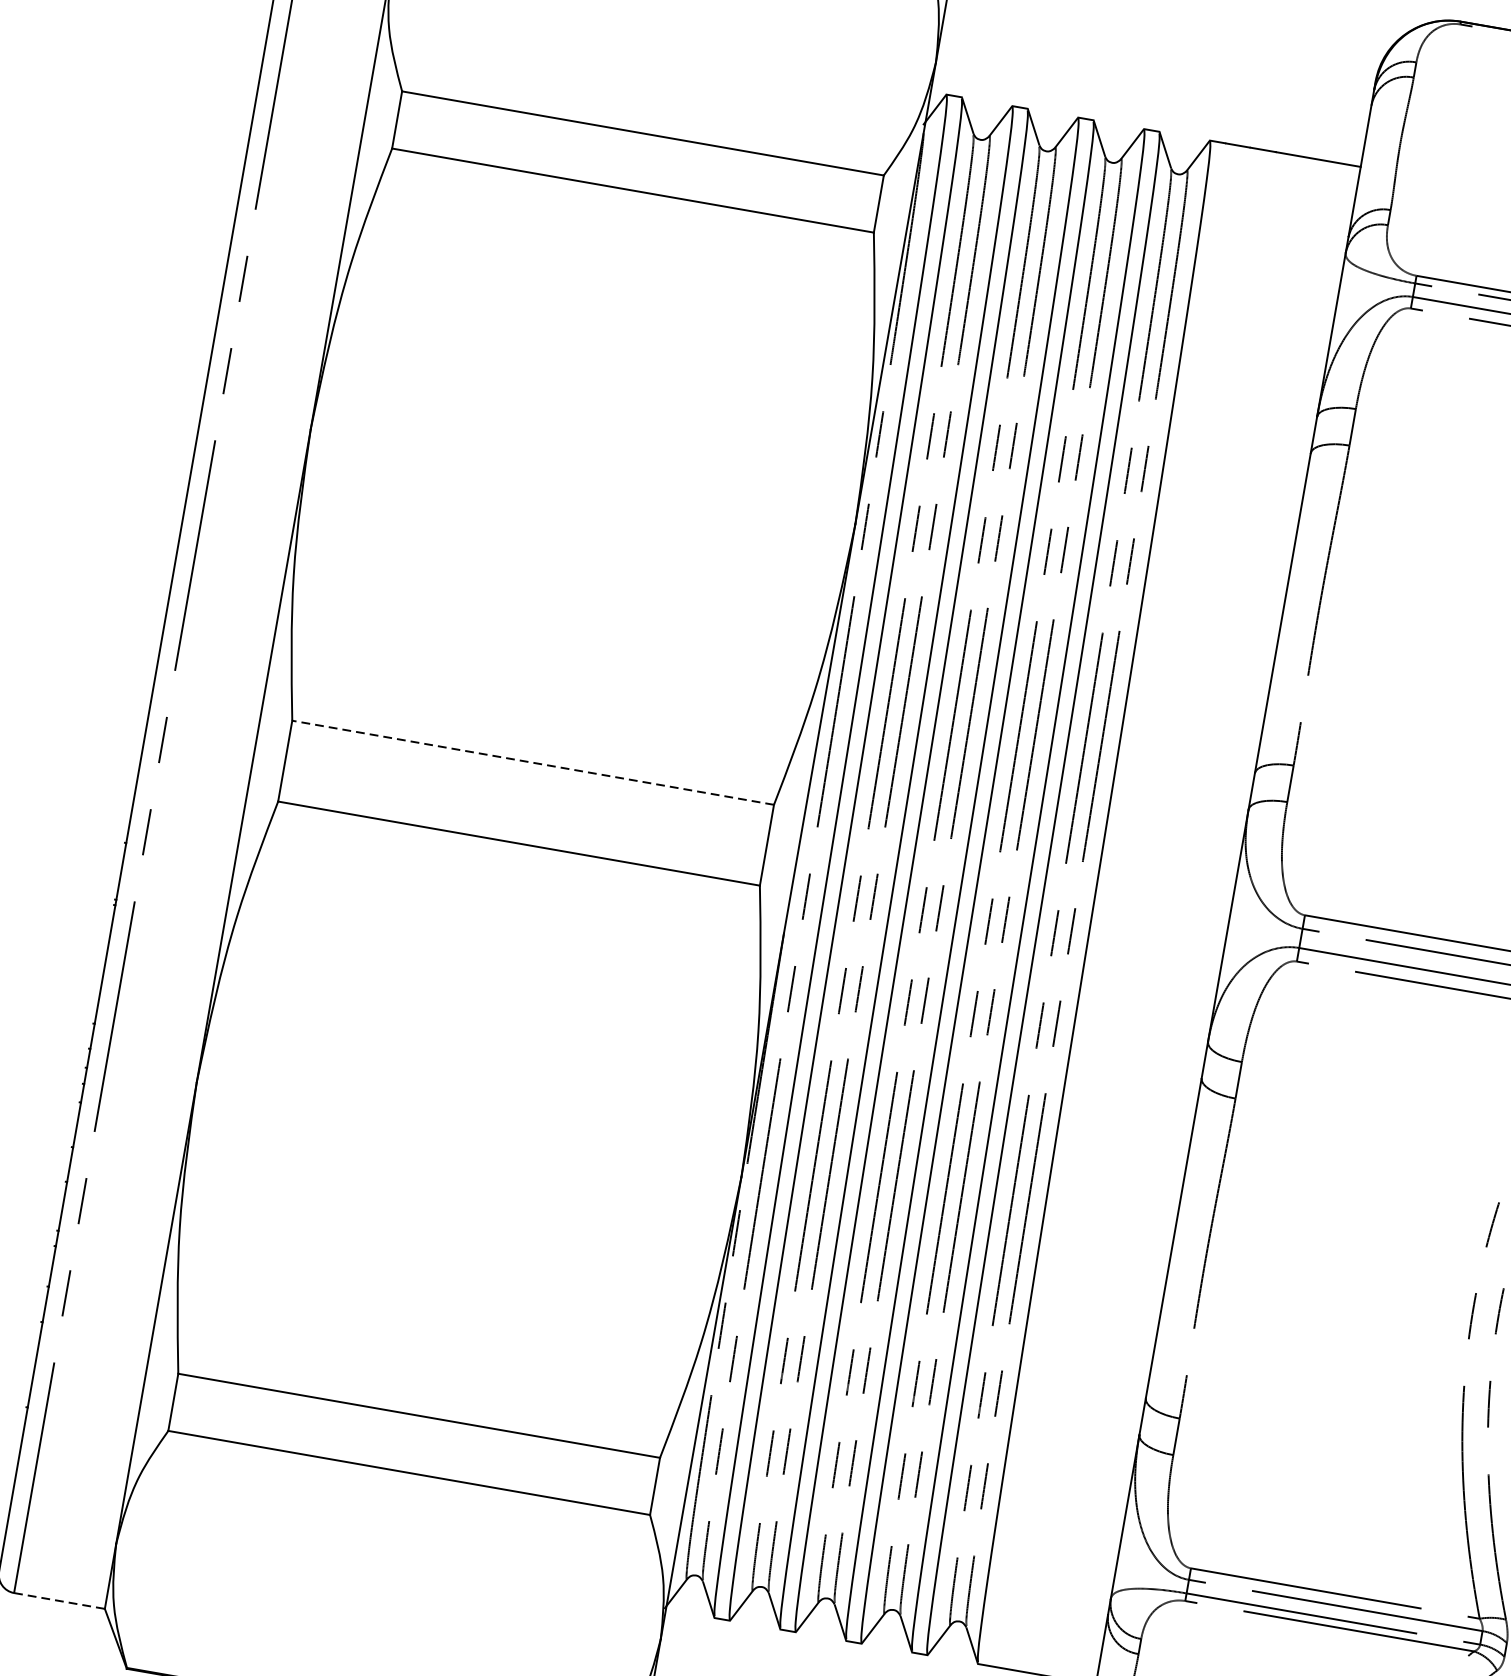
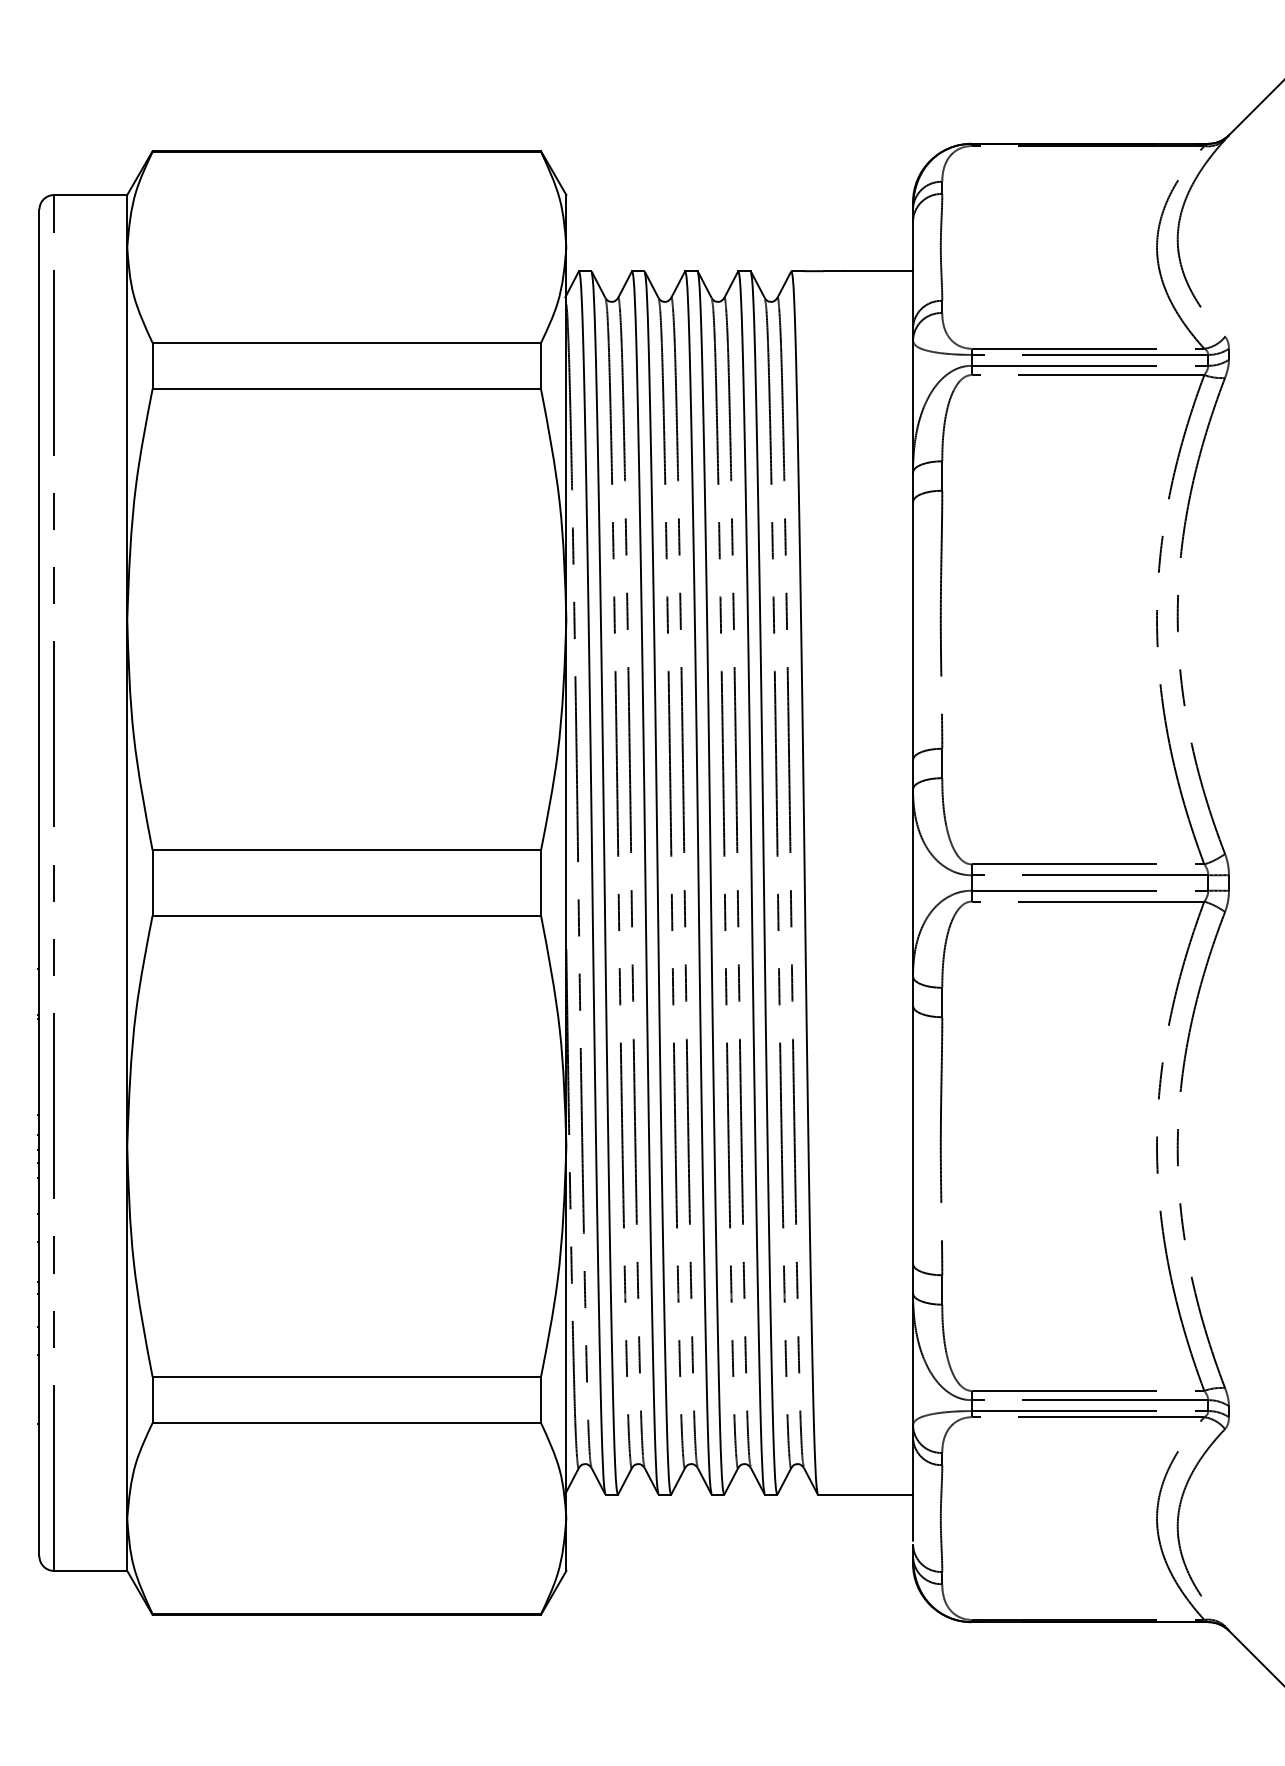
line: (532, 762) -> (346, 850), dashed -> solid
line: (59, 1600) -> (90, 1570), dashed -> solid

